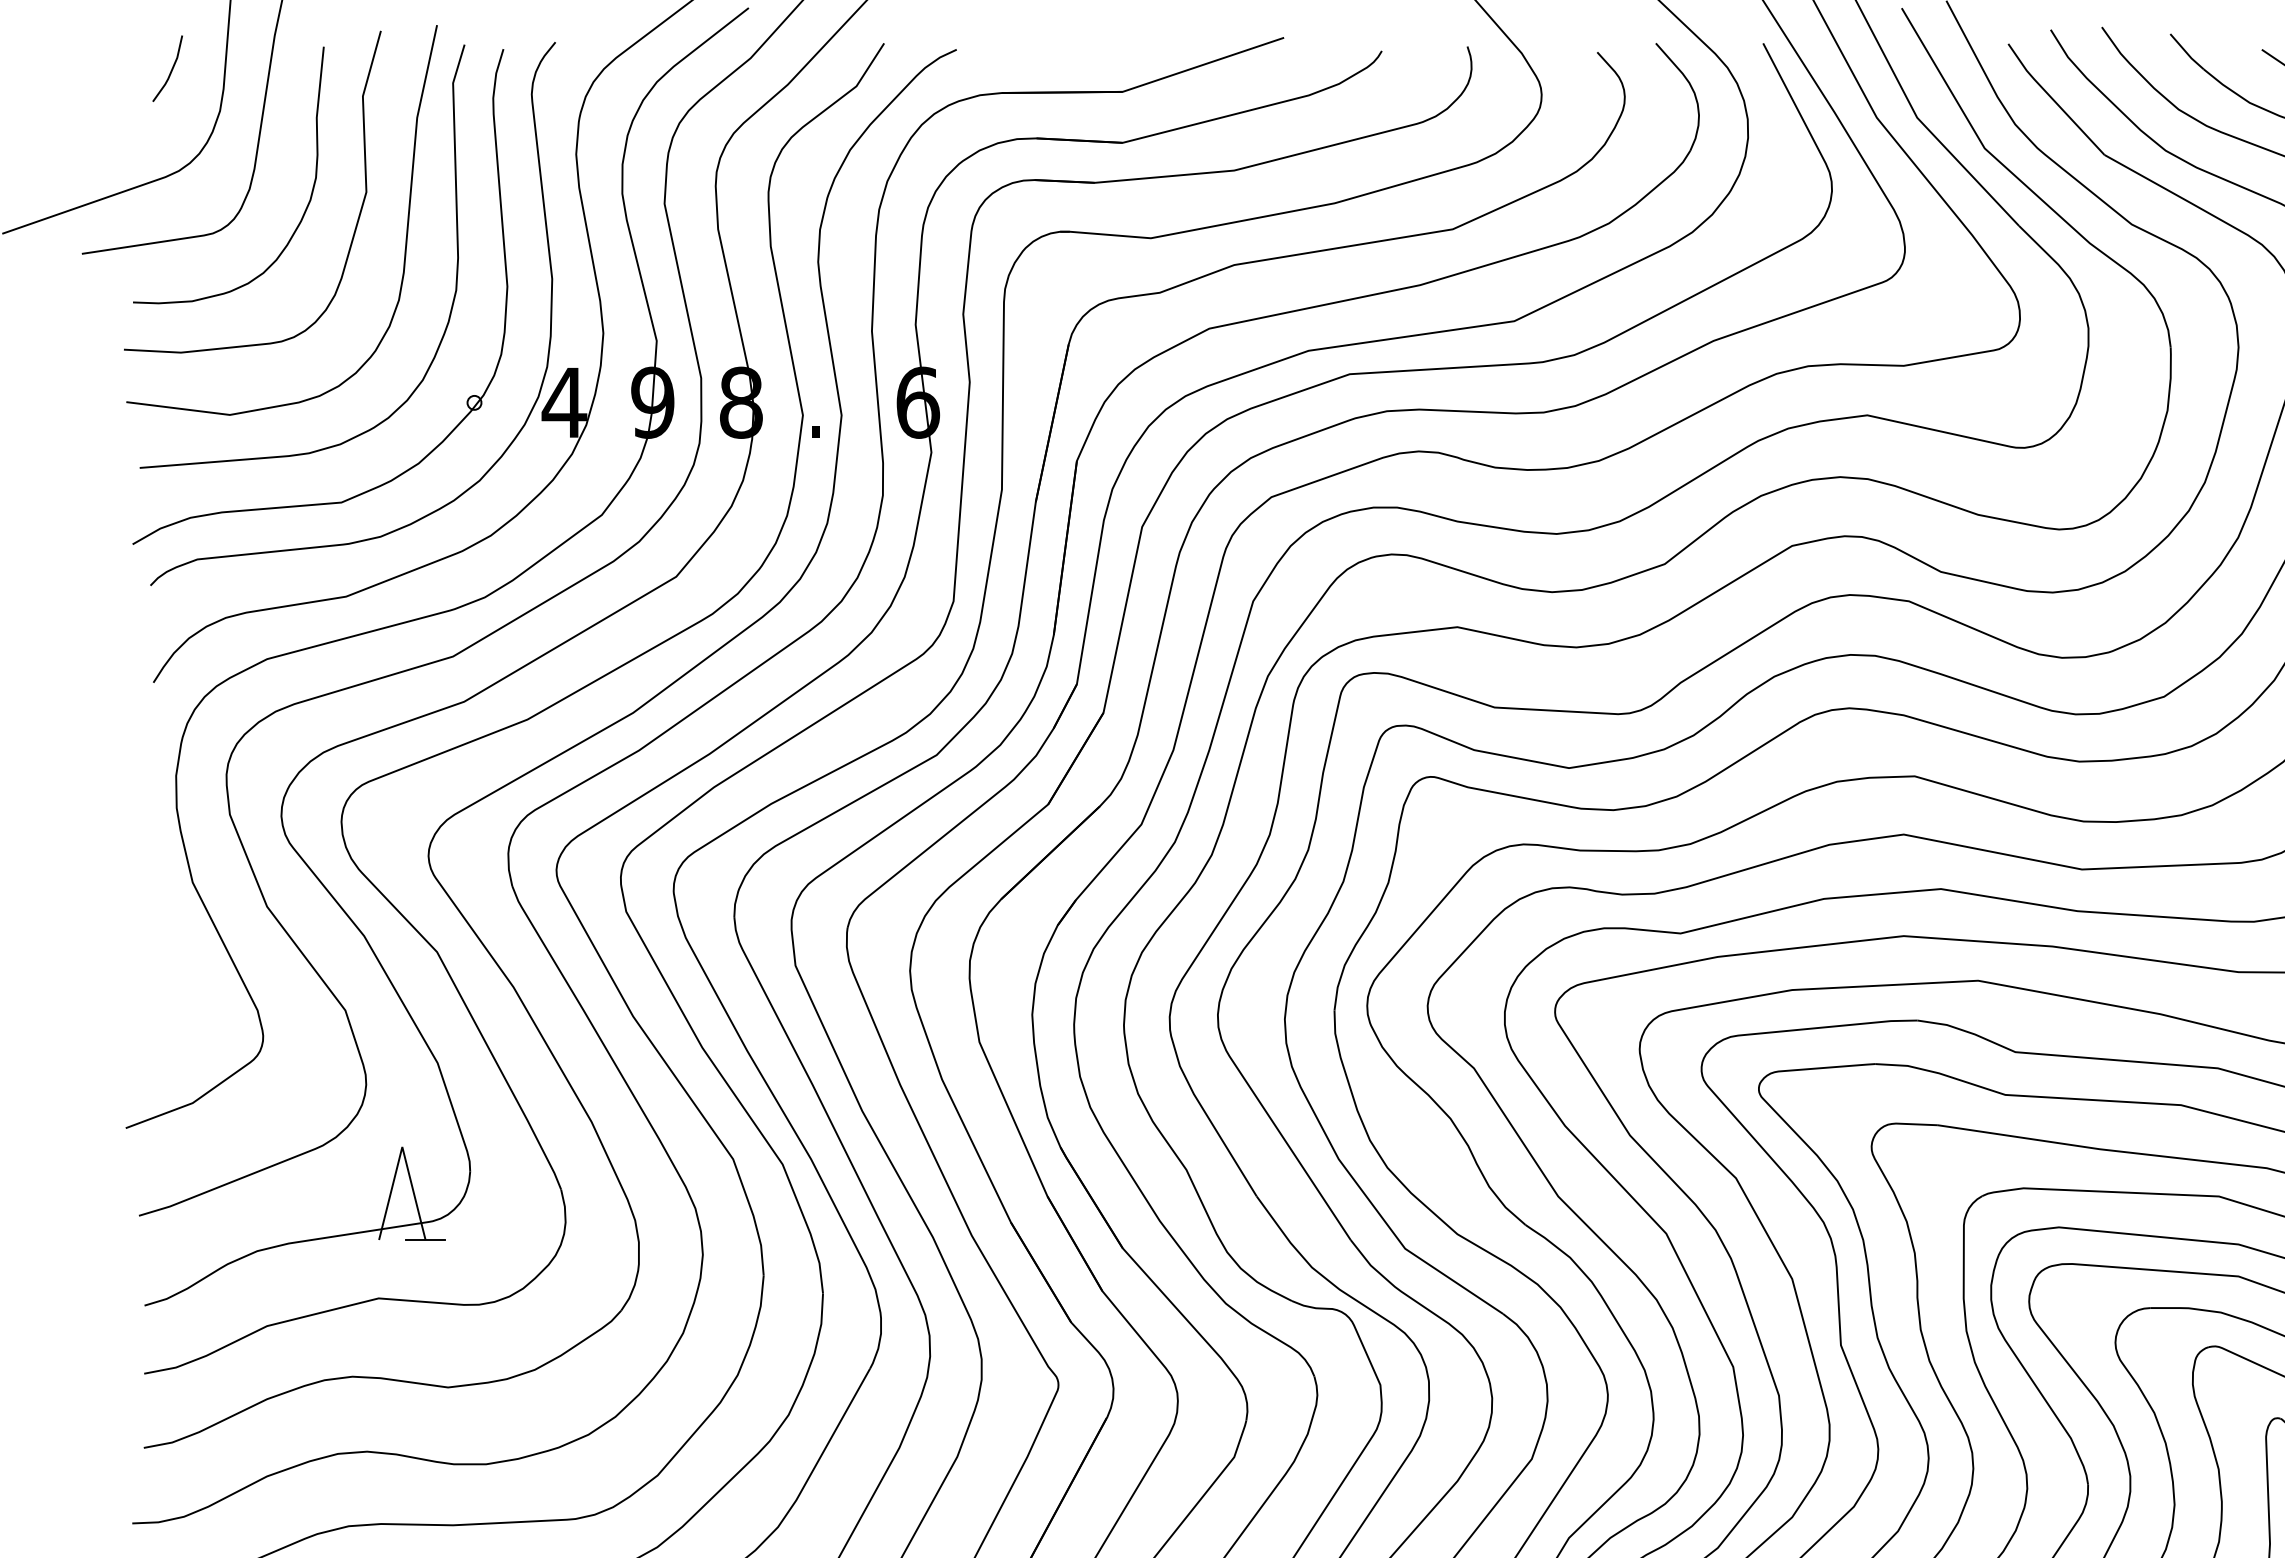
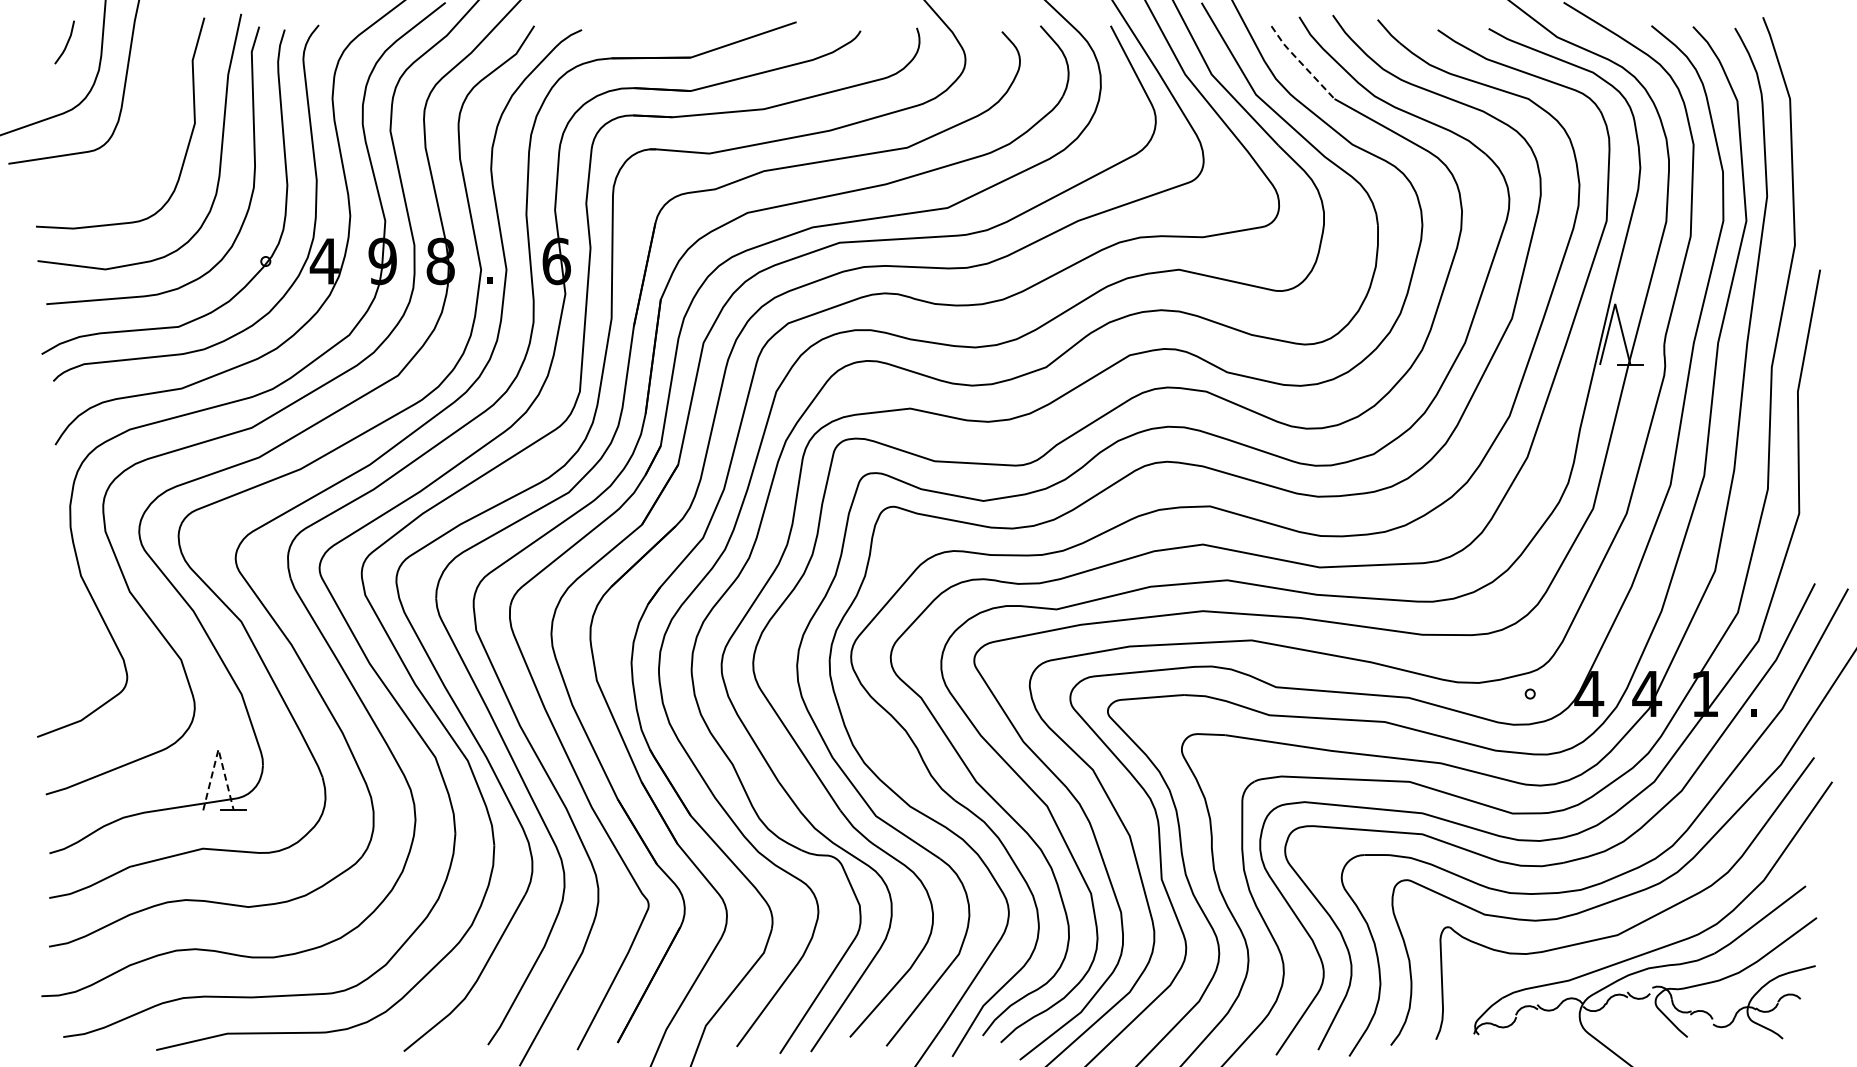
line: (2052, 99) -> (1300, 62), solid -> dashed
curve: (303, 212) -> (153, 136), removed
line: (402, 1147) -> (218, 749), solid -> dashed

